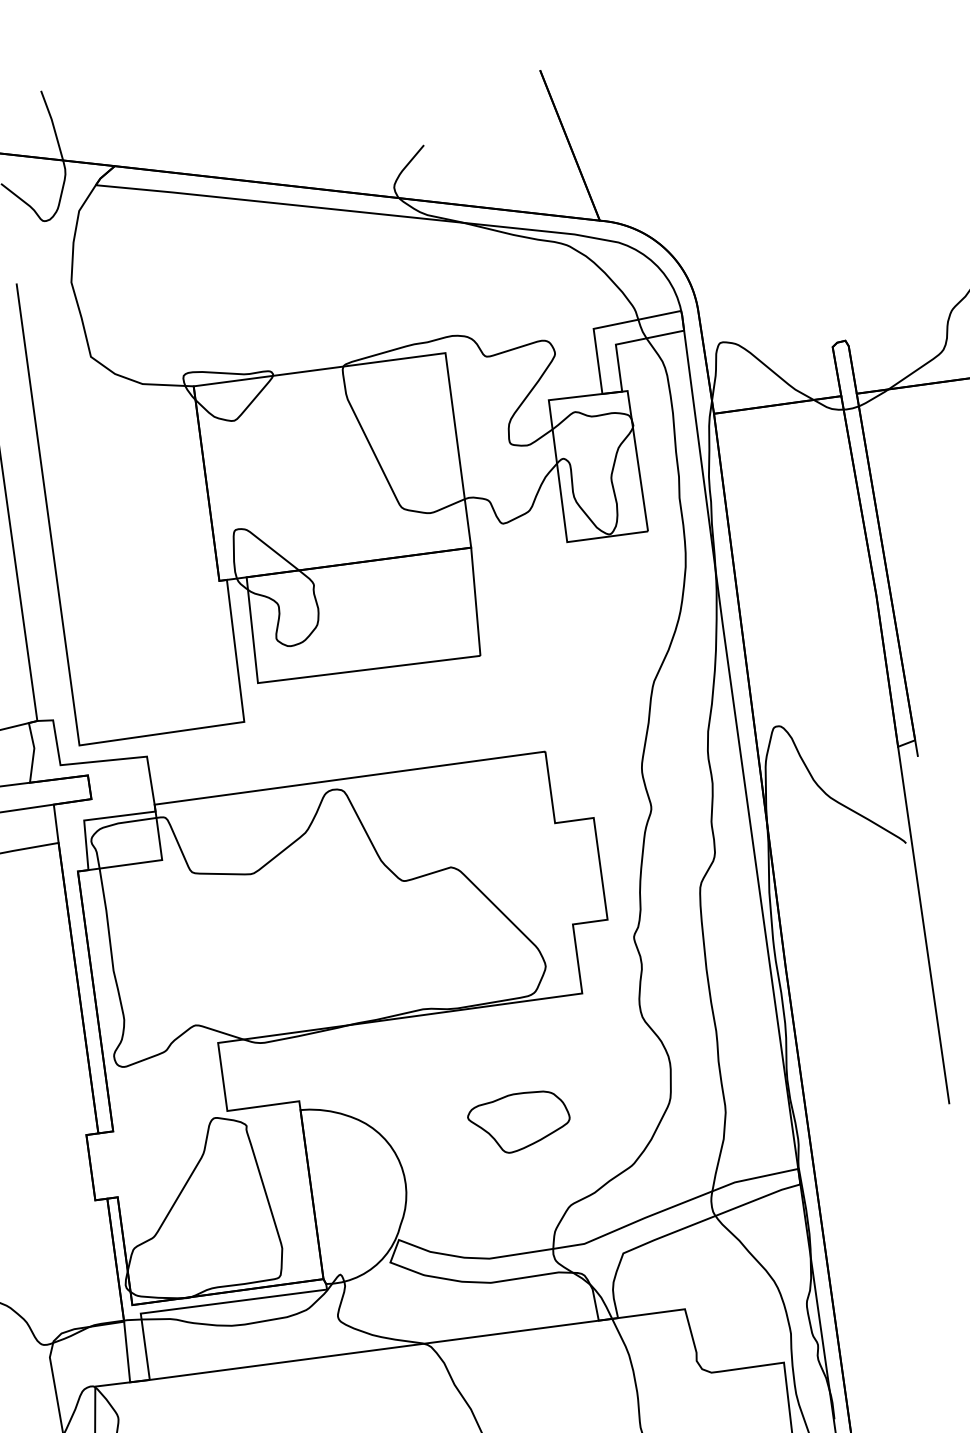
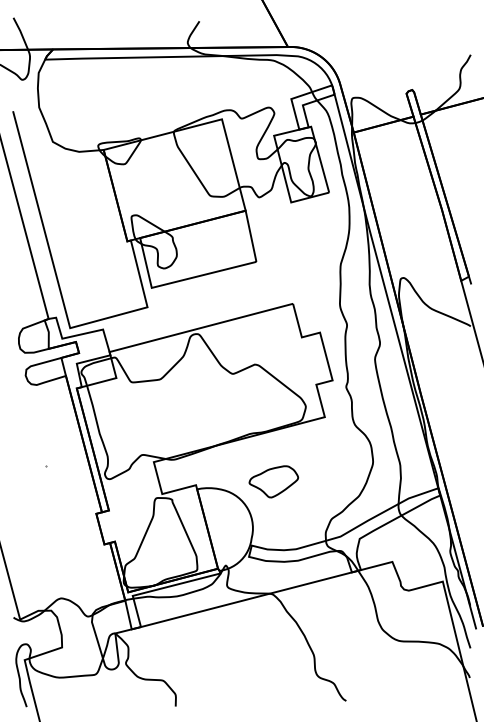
part: (517, 1120) -> (273, 481), moved

